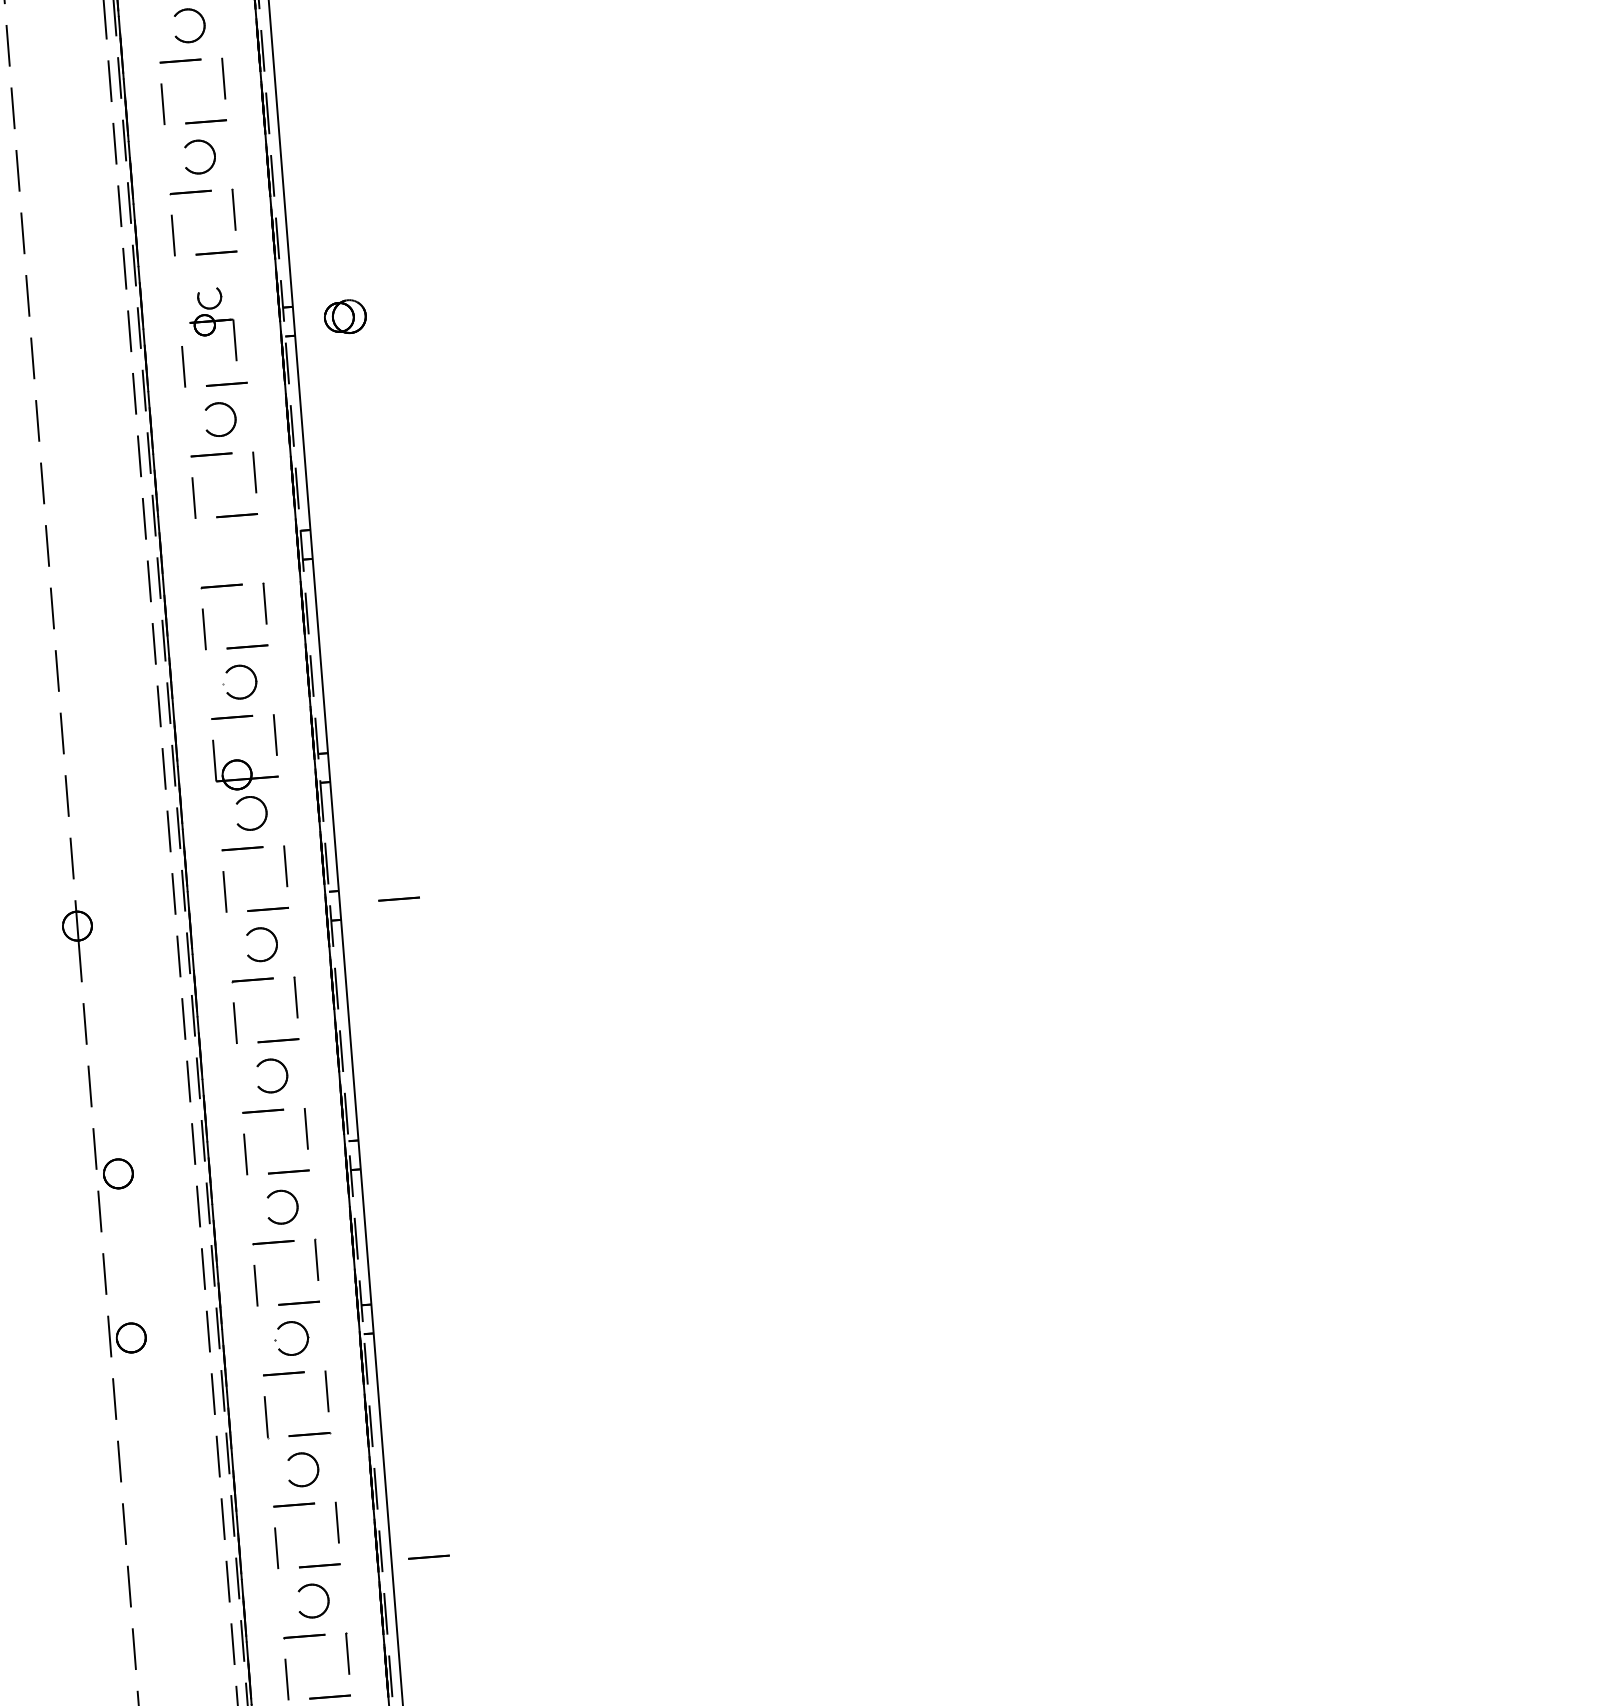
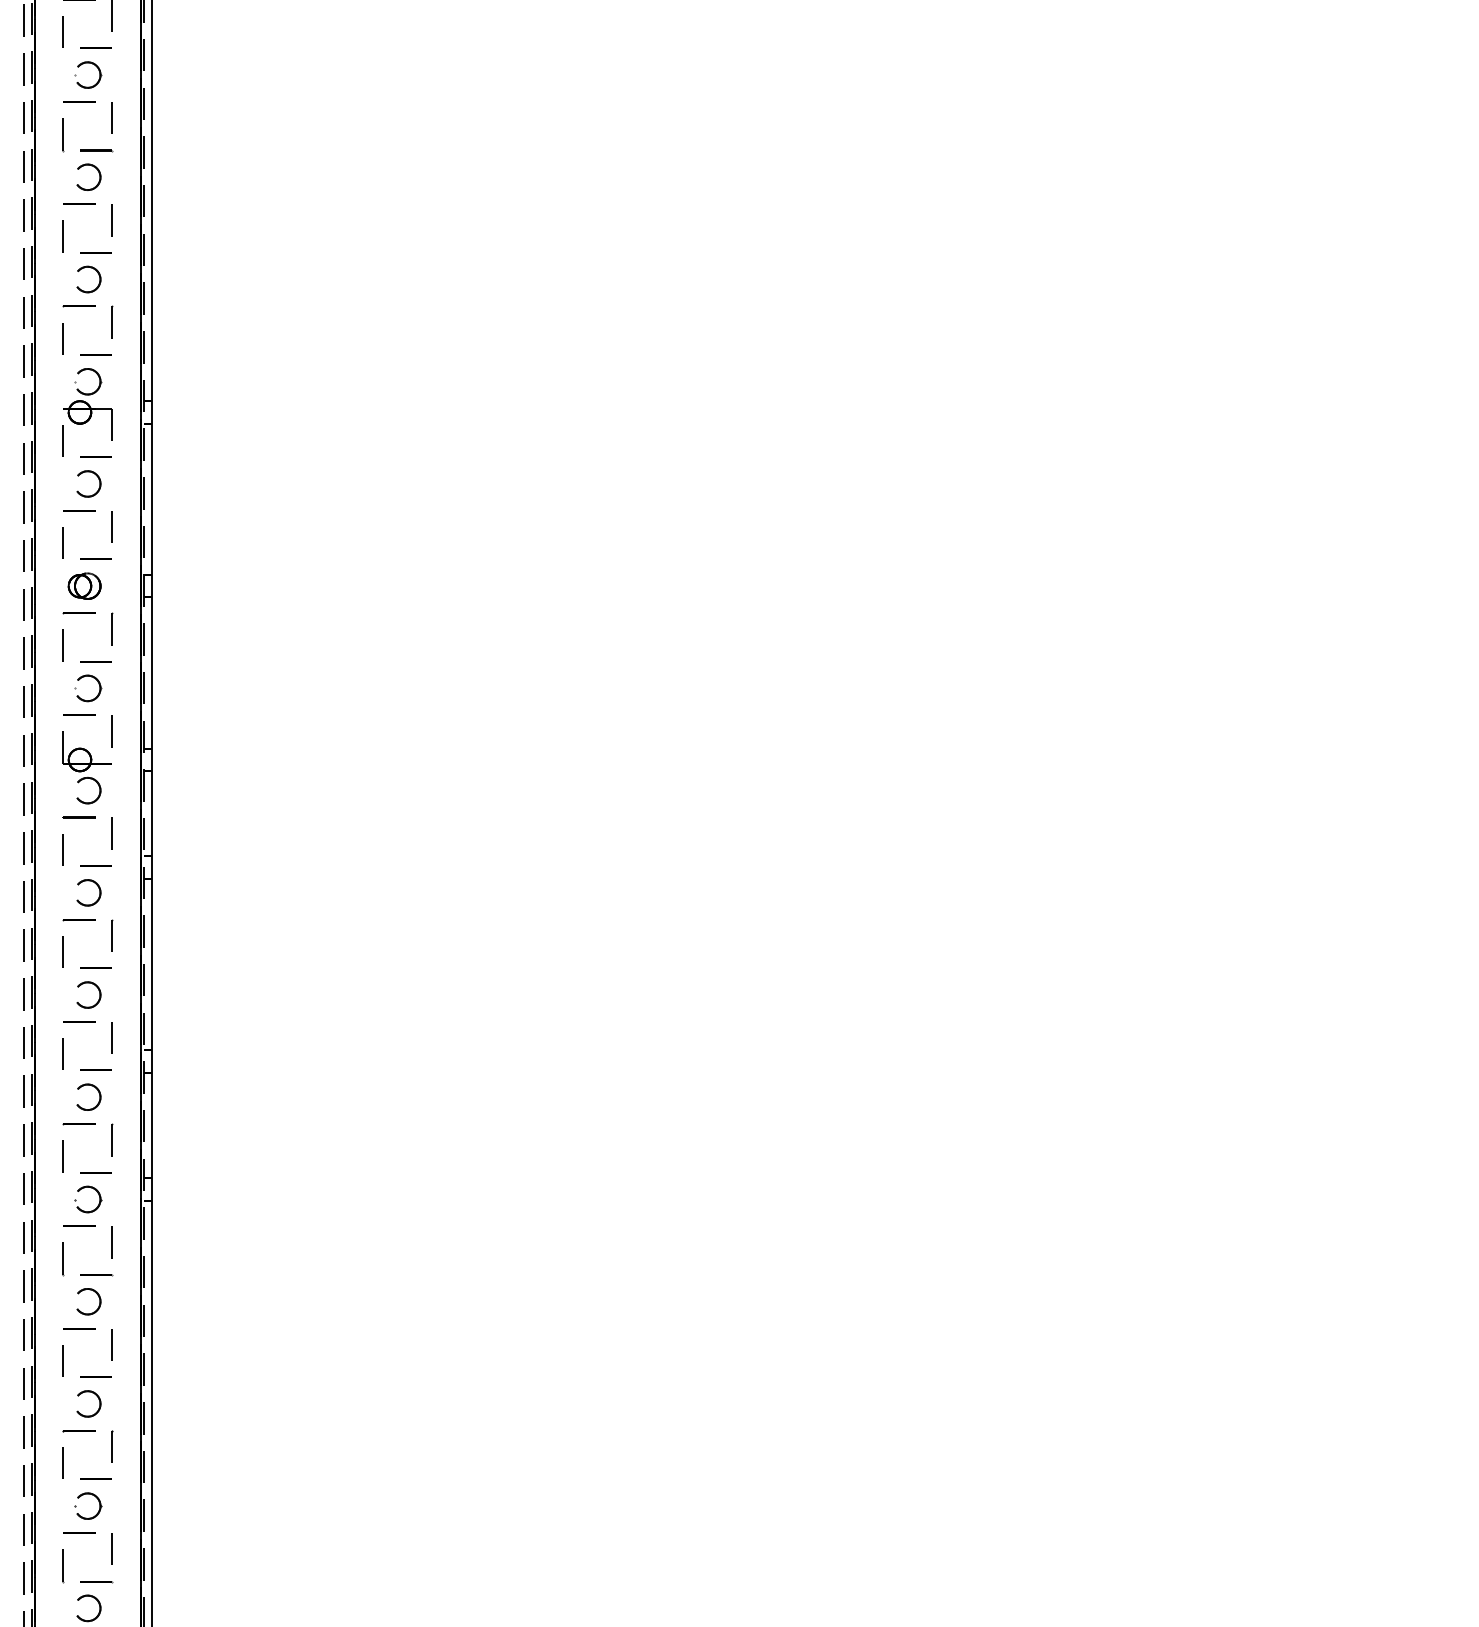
part: (345, 316) -> (84, 585), moved
part: (210, 317) -> (87, 404), size x1.43
line: (398, 898) -> (197, 865), removed
line: (428, 1556) -> (180, 1376), removed

